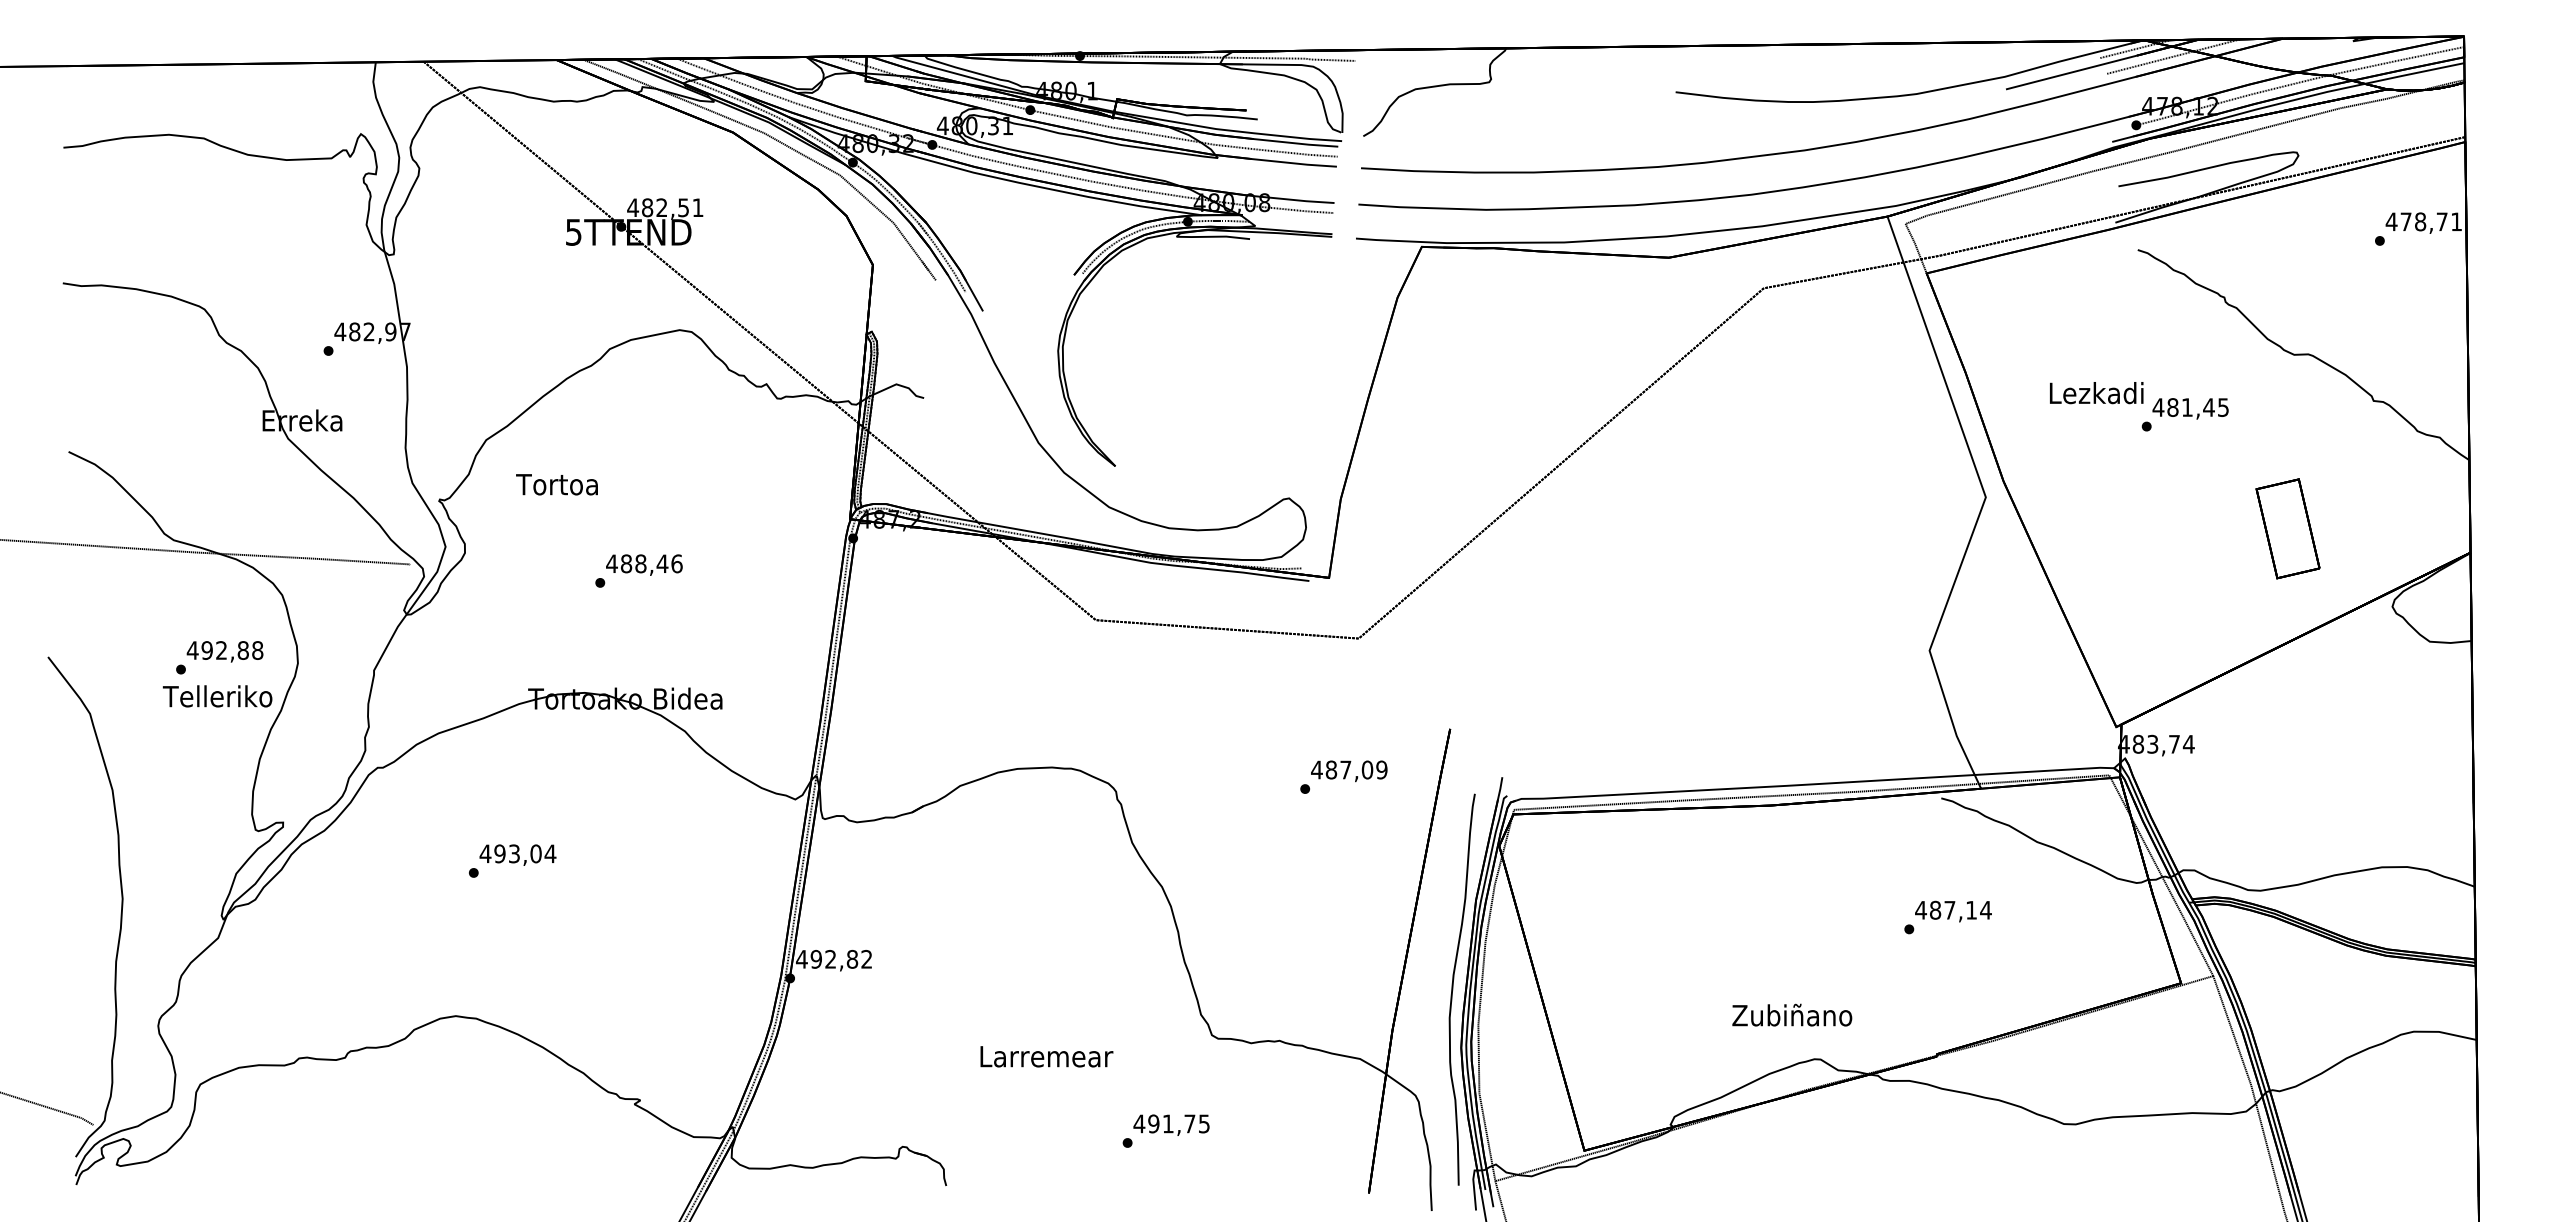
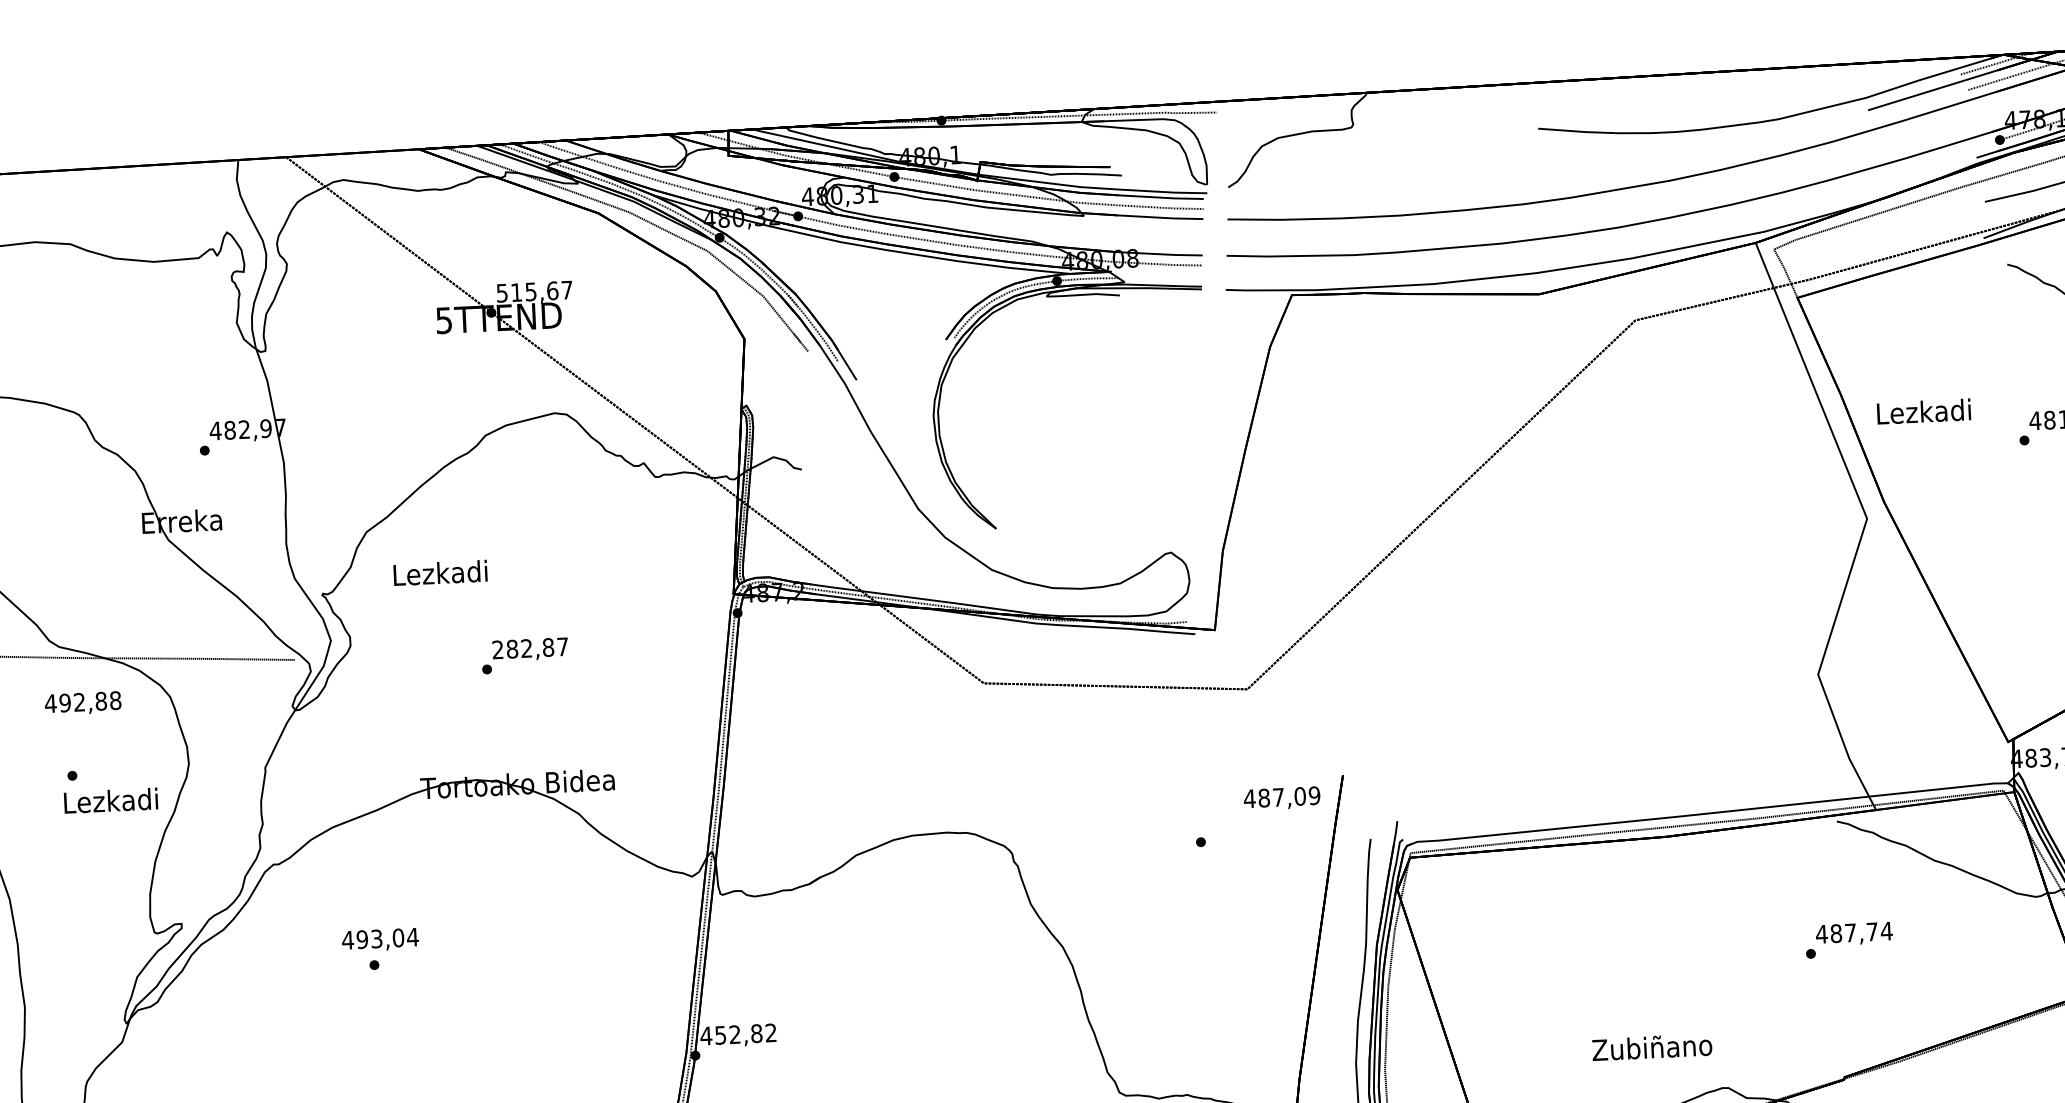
text: (665, 207) -> (534, 291), 482,51 -> 515,67
text: (2096, 393) -> (1923, 412), moved
text: (557, 484) -> (439, 573), Tortoa -> Lezkadi
text: (644, 563) -> (530, 648), 488,46 -> 282,87
text: (224, 651) -> (82, 703), moved
text: (217, 696) -> (110, 800), Telleriko -> Lezkadi
text: (1349, 771) -> (1282, 798), moved
text: (517, 854) -> (379, 939), moved
text: (1971, 910) -> (1872, 932), 487,14 -> 487,74
text: (815, 959) -> (719, 1035), 492,82 -> 452,82
text: (1792, 1014) -> (1652, 1046), moved

